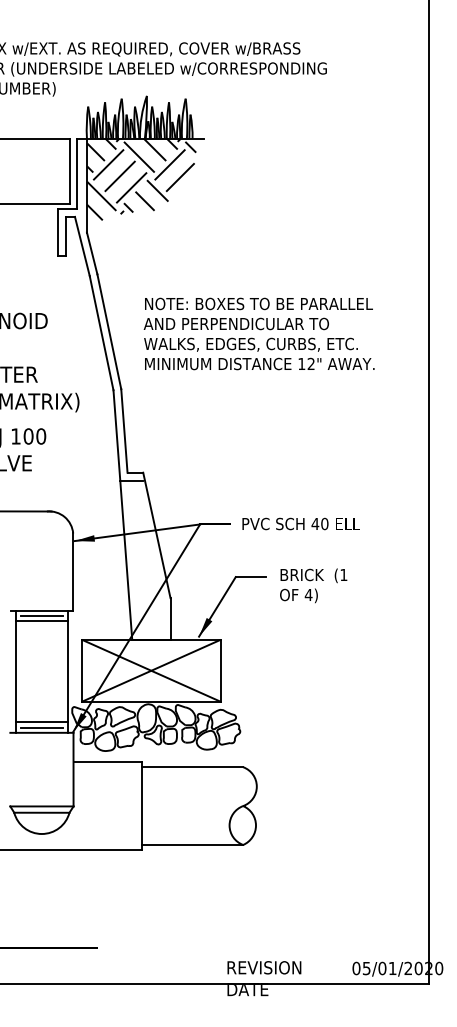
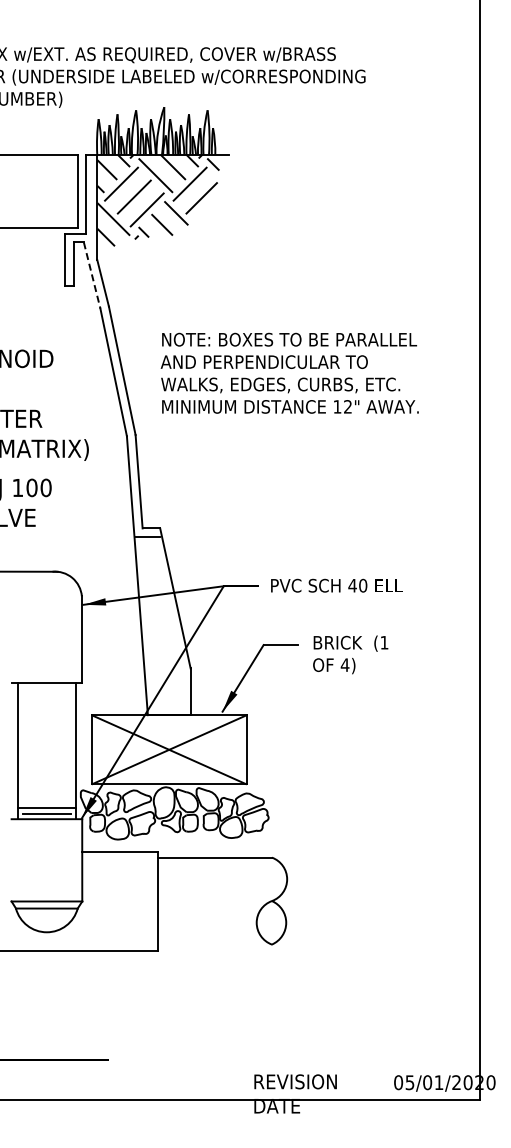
line: (82, 246) -> (92, 275), solid -> dashed
line: (41, 615) -> (46, 688), removed
line: (42, 621) -> (47, 694), removed
line: (191, 844) -> (214, 944), removed

